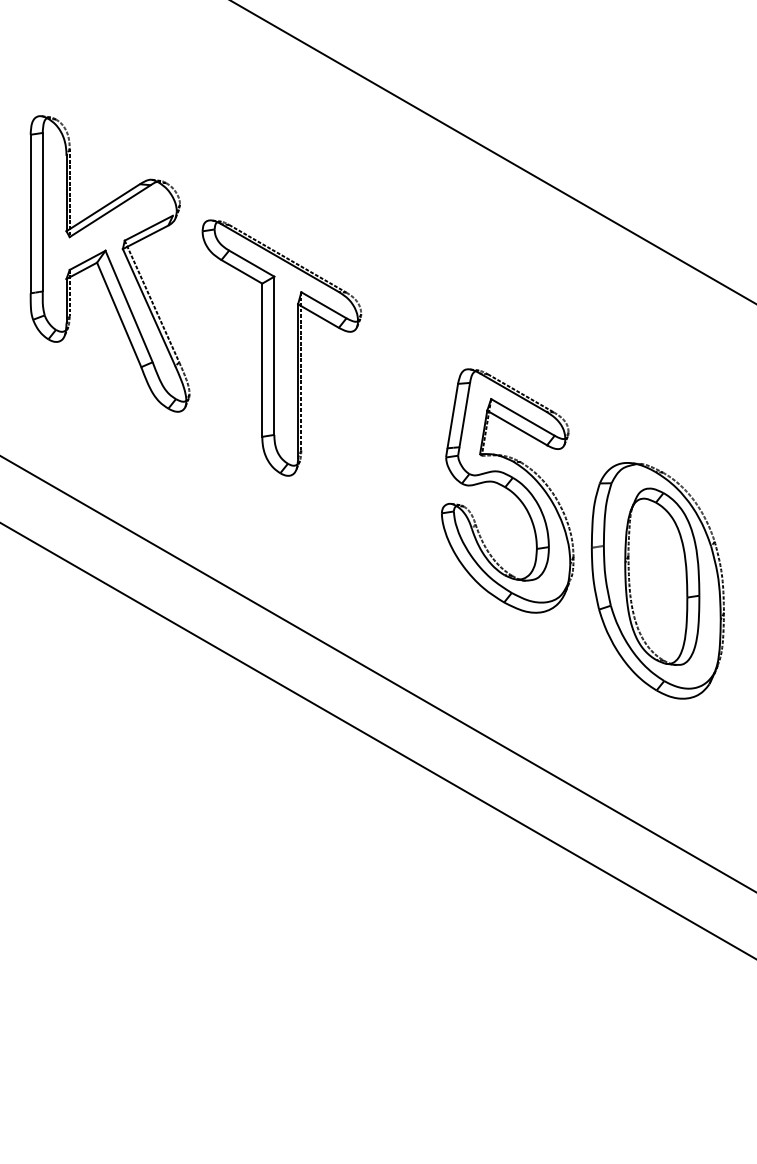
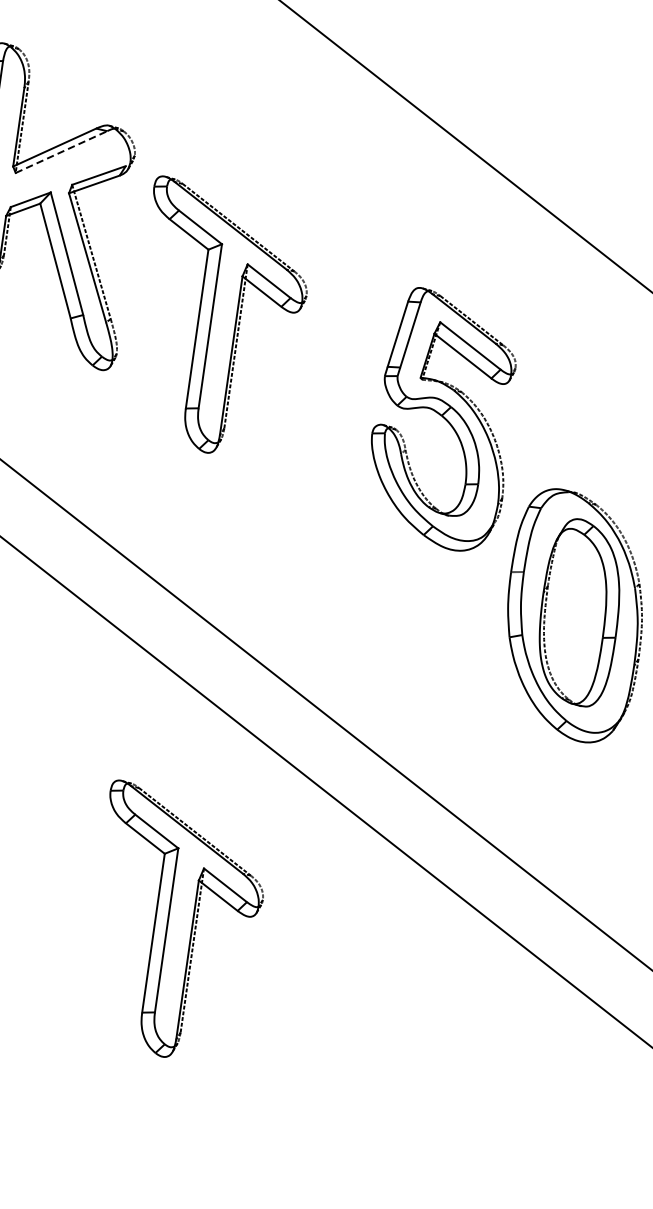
line: (110, 210) -> (61, 151), solid -> dashed
part: (507, 490) -> (443, 419), moved
part: (321, 924) -> (175, 922), added

